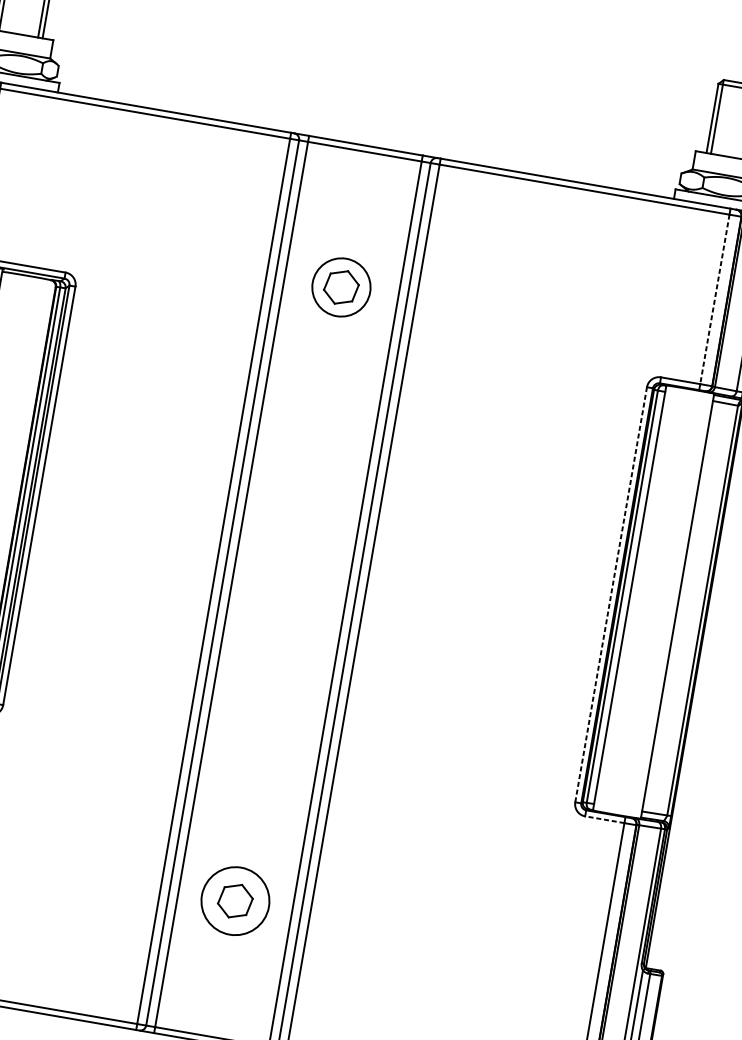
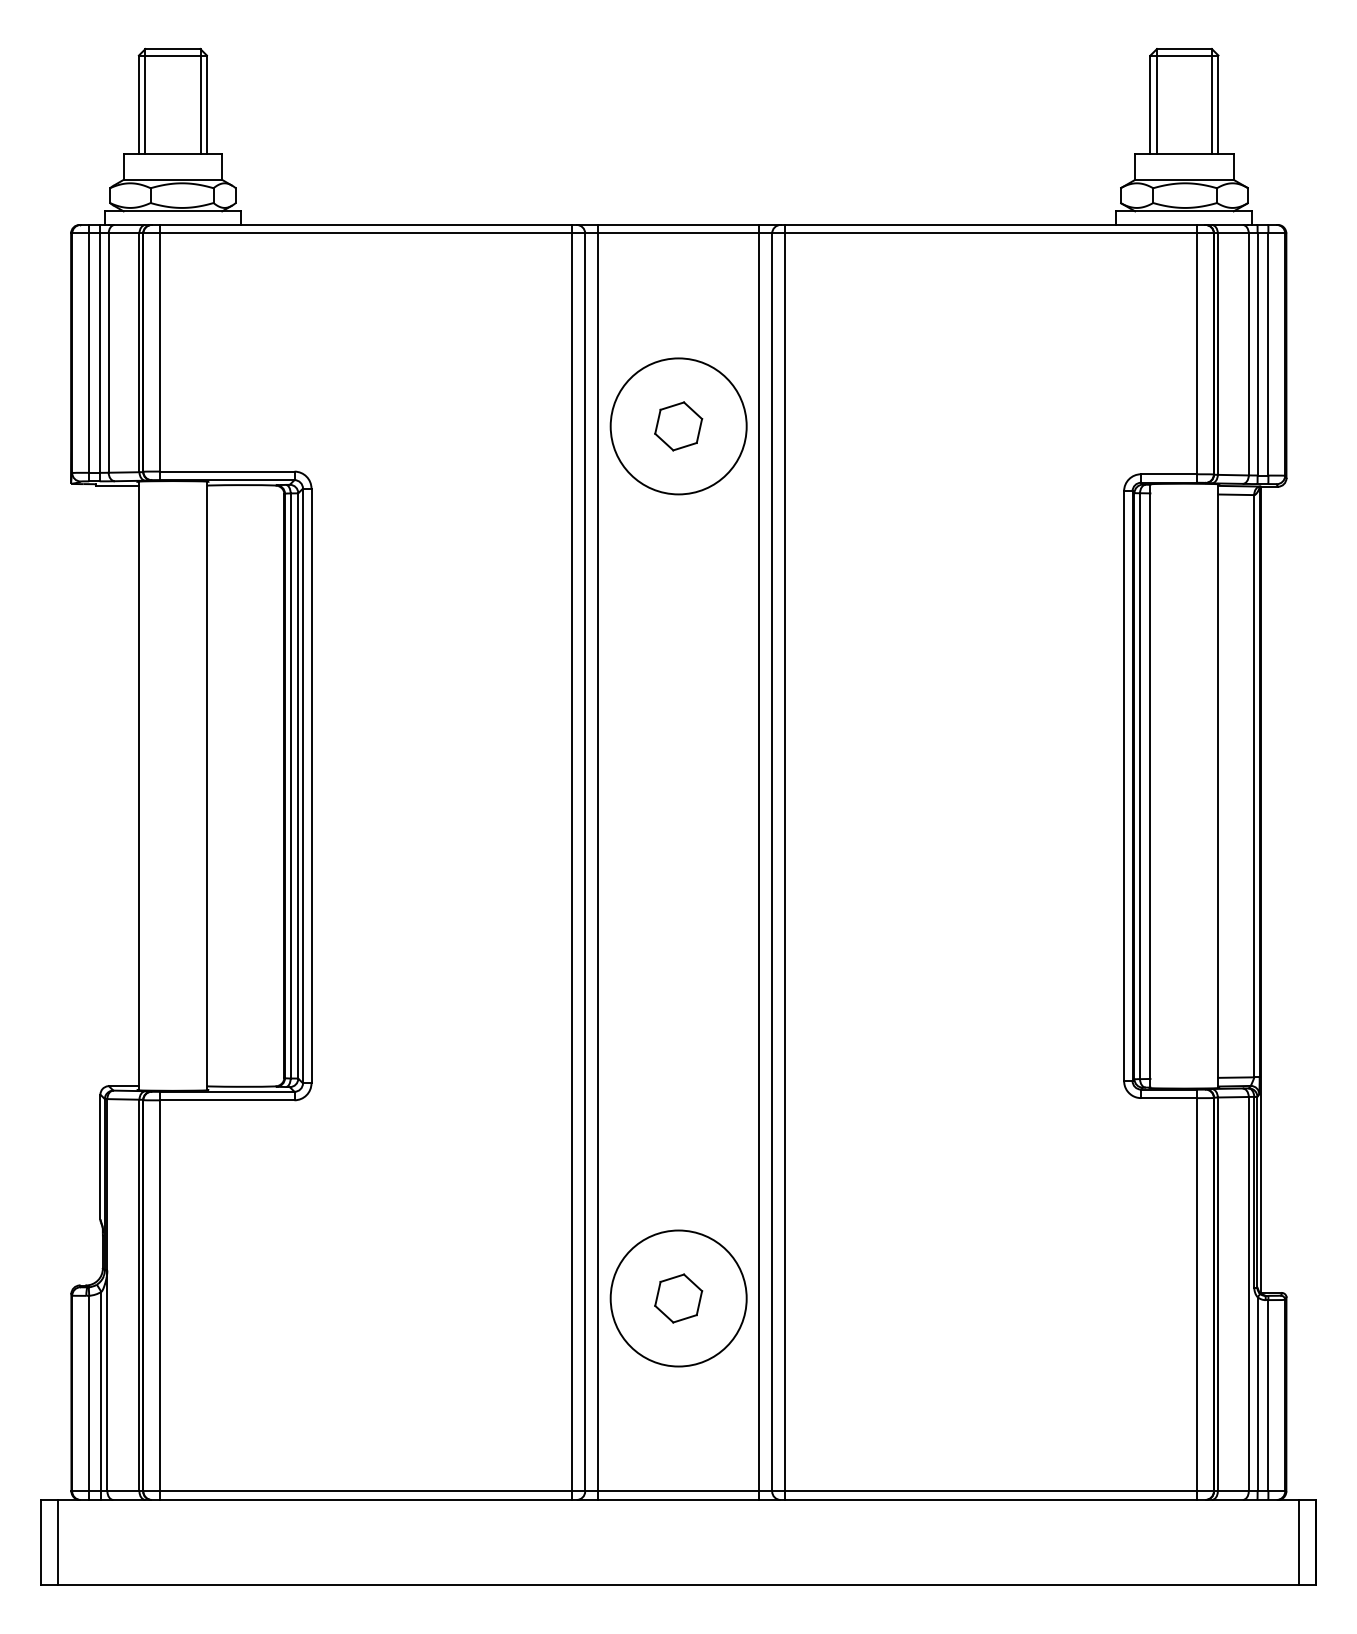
circle: (341, 287) -> (678, 426), size x1.67
line: (714, 299) -> (1196, 354), dashed -> solid
line: (611, 595) -> (1124, 786), dashed -> solid
line: (604, 819) -> (1168, 1098), dashed -> solid
circle: (235, 901) -> (678, 1298), size x1.43

